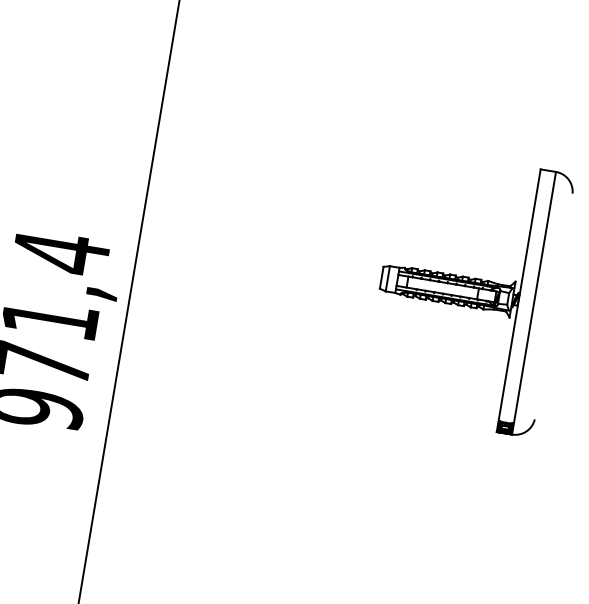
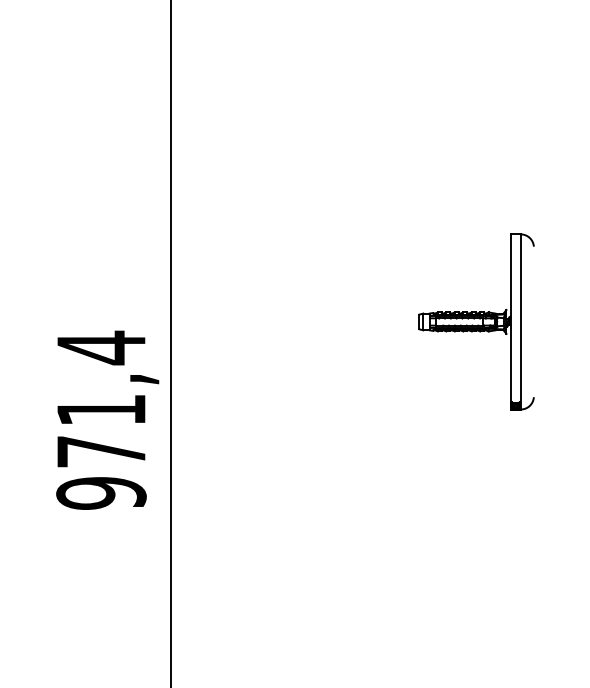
part: (467, 291) -> (476, 321), size x0.71

